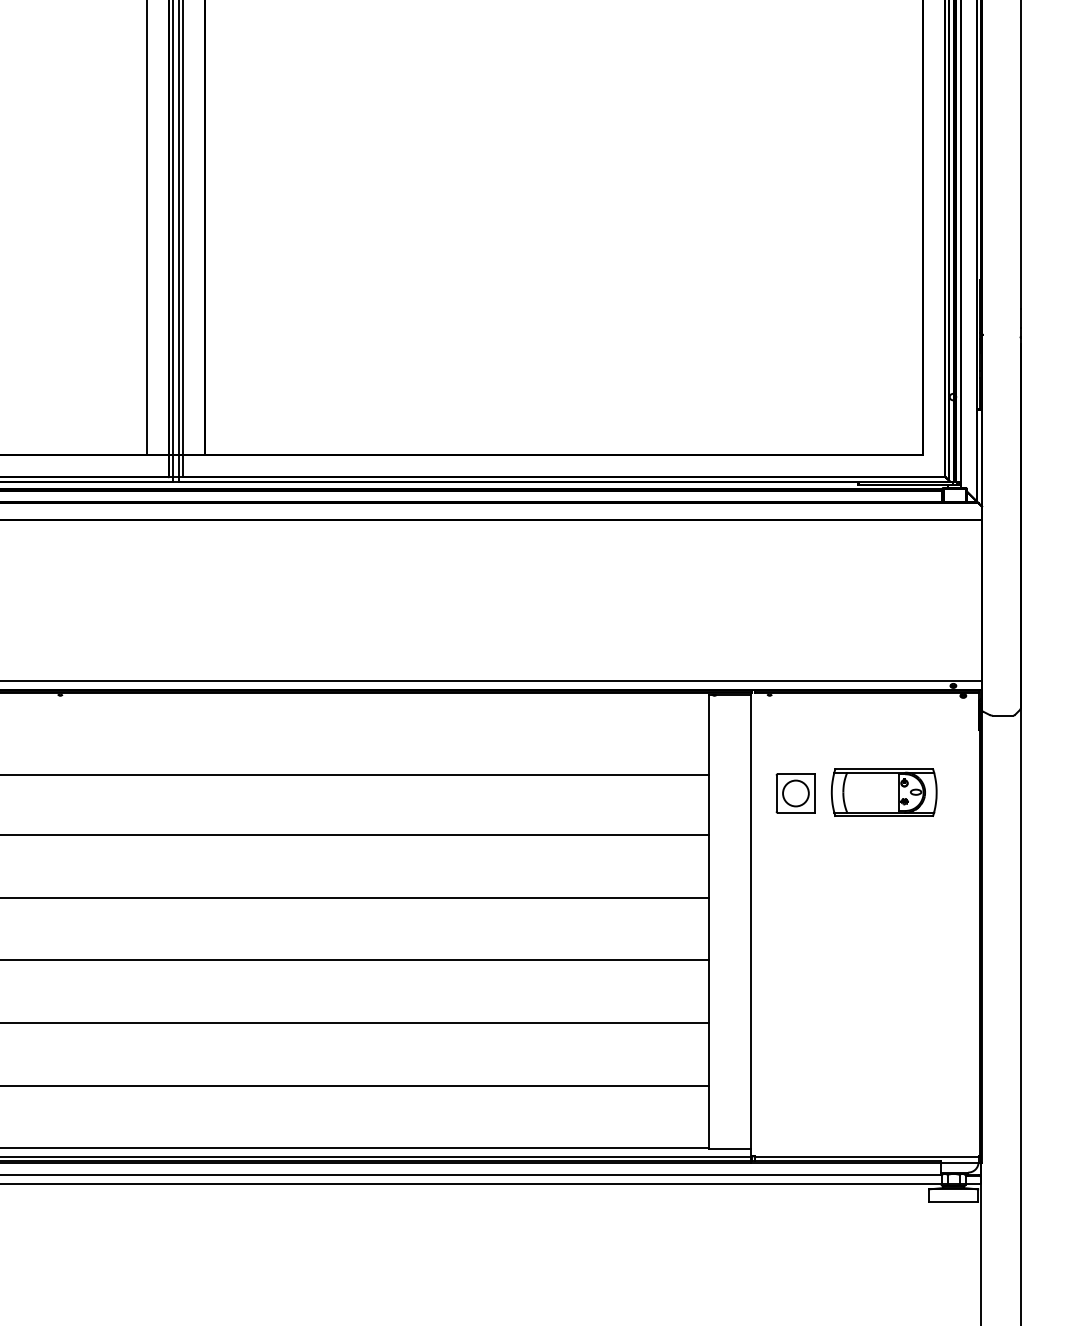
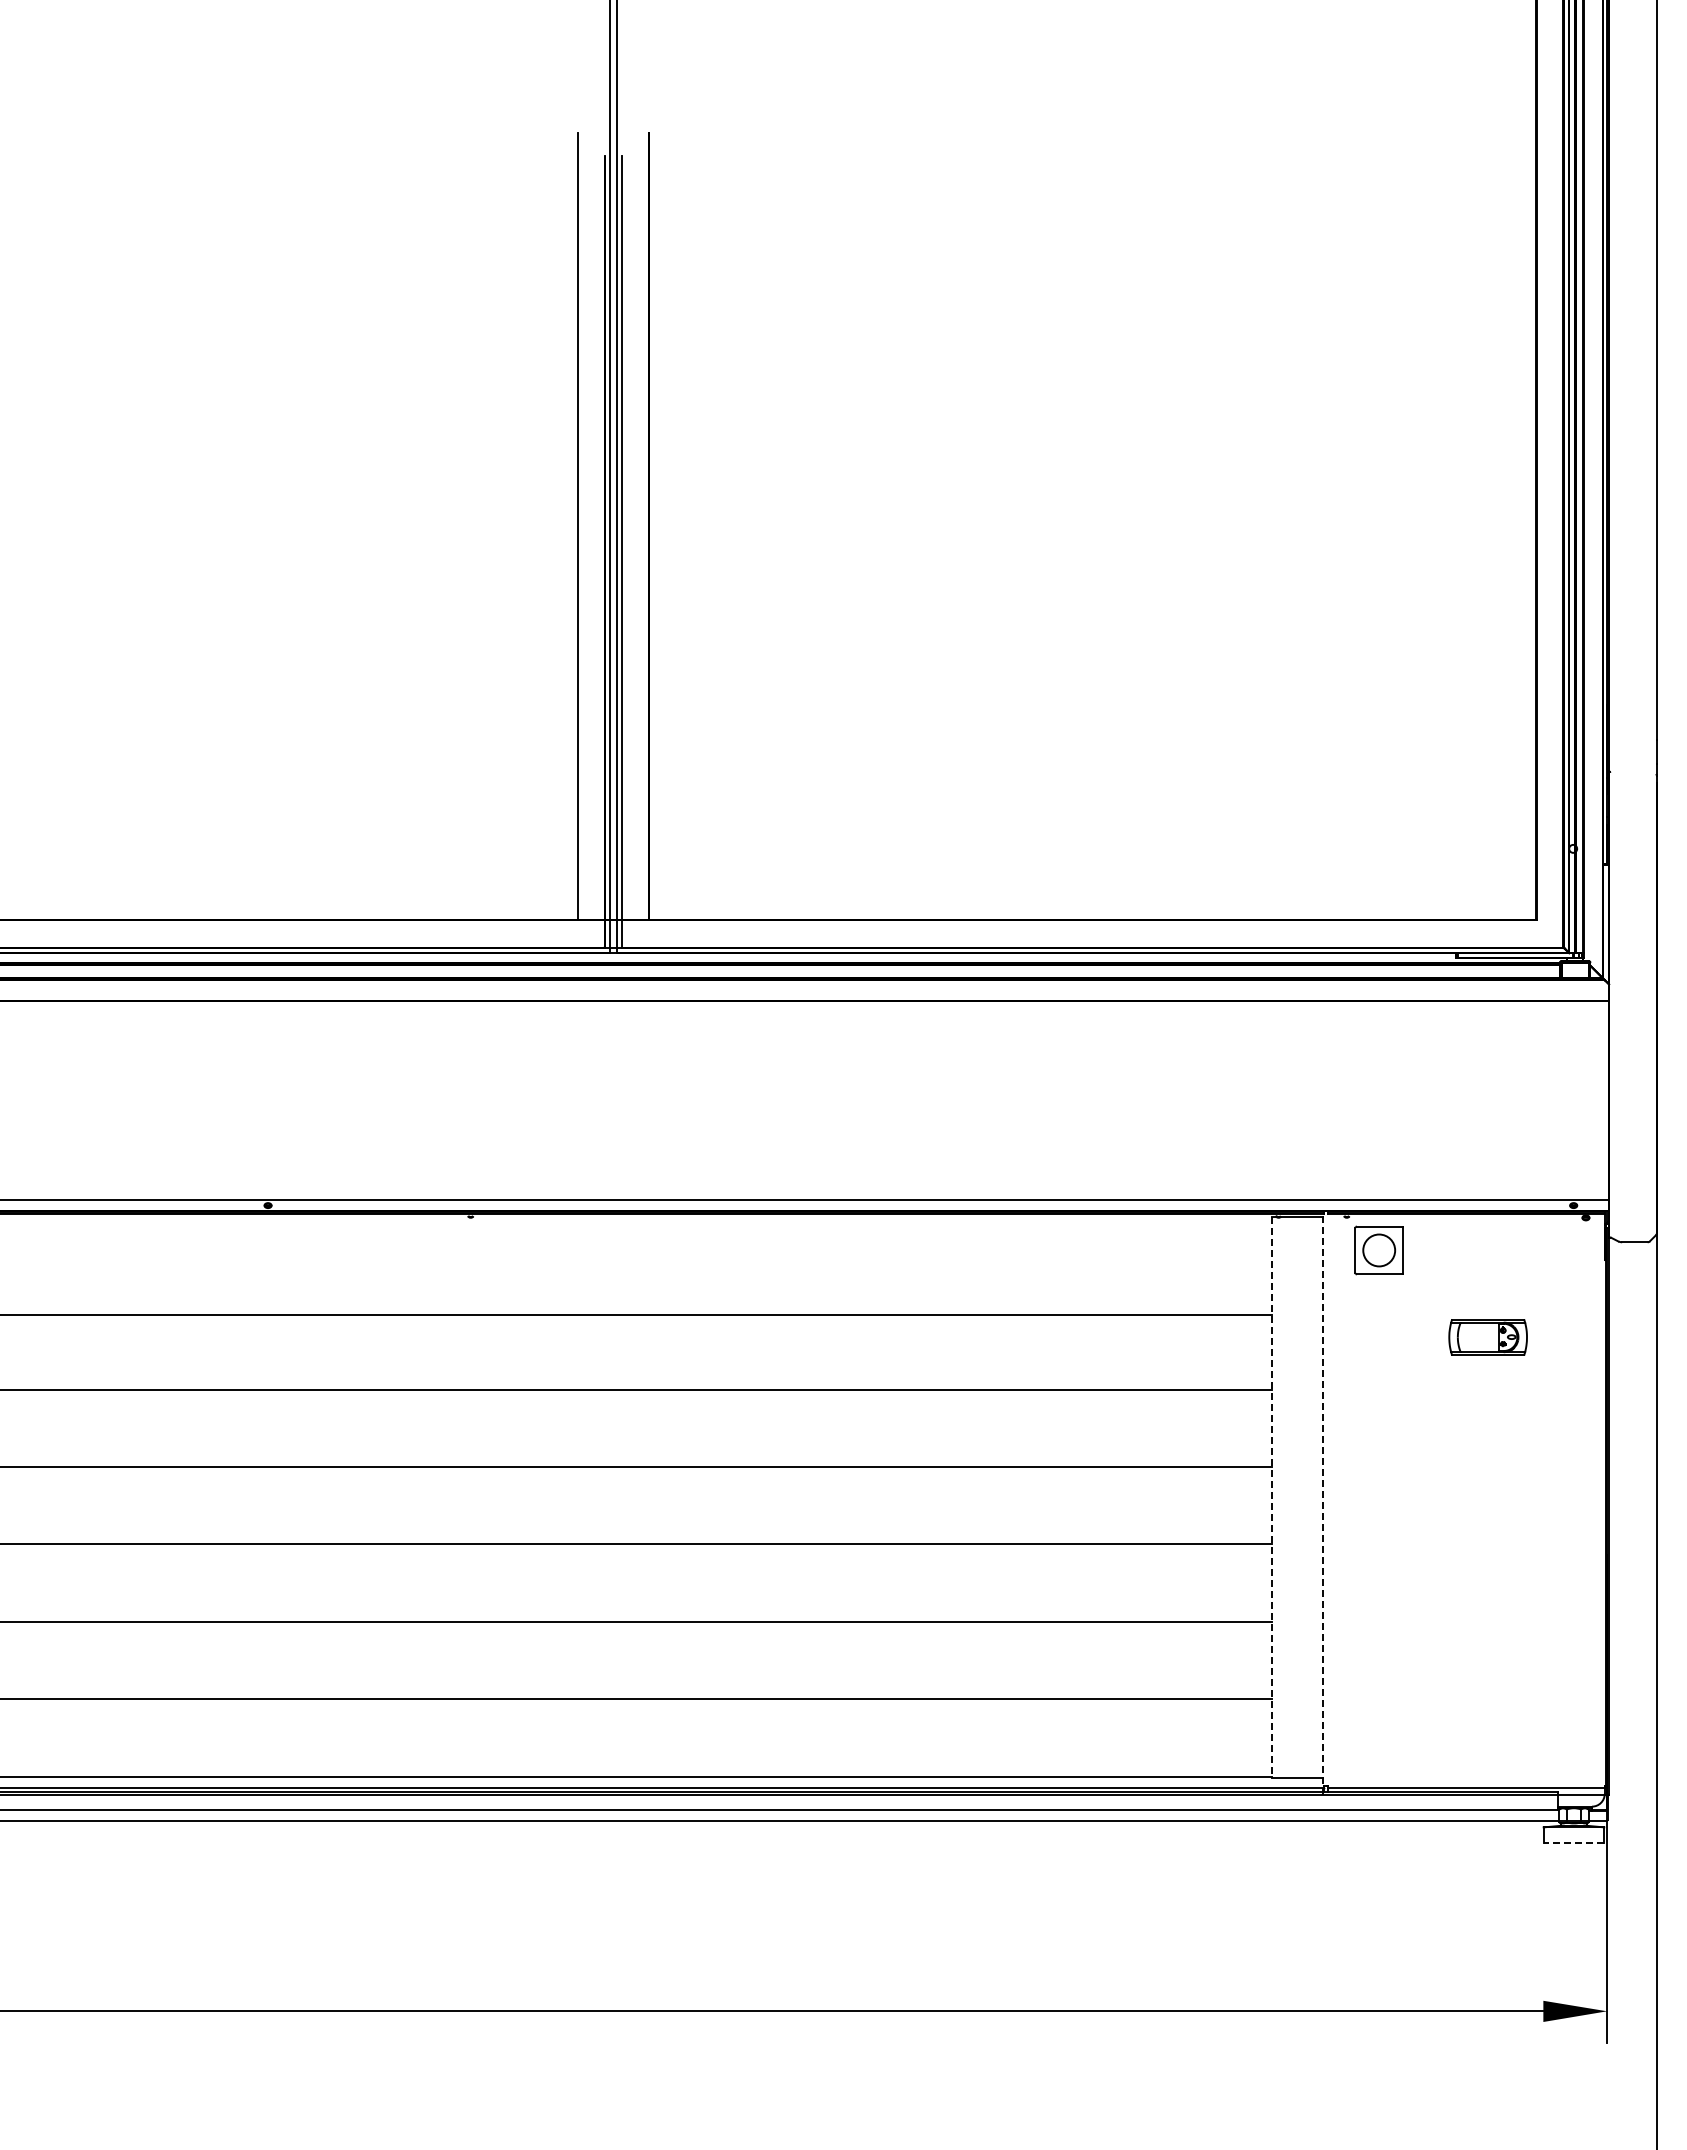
part: (883, 792) -> (1487, 1337), size x0.6
part: (795, 793) -> (1378, 1250), moved
line: (708, 922) -> (1271, 1497), solid -> dashed
line: (750, 927) -> (1323, 1503), solid -> dashed
line: (953, 1202) -> (1573, 1843), solid -> dashed

